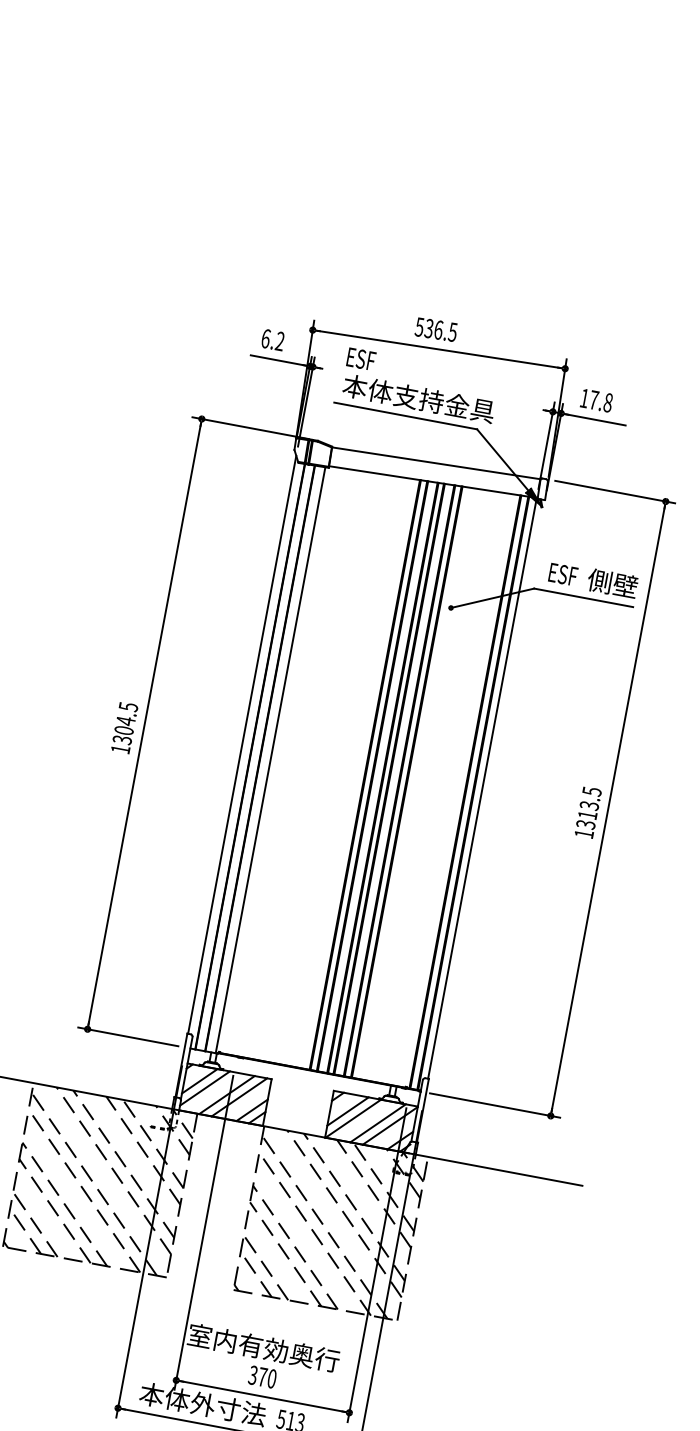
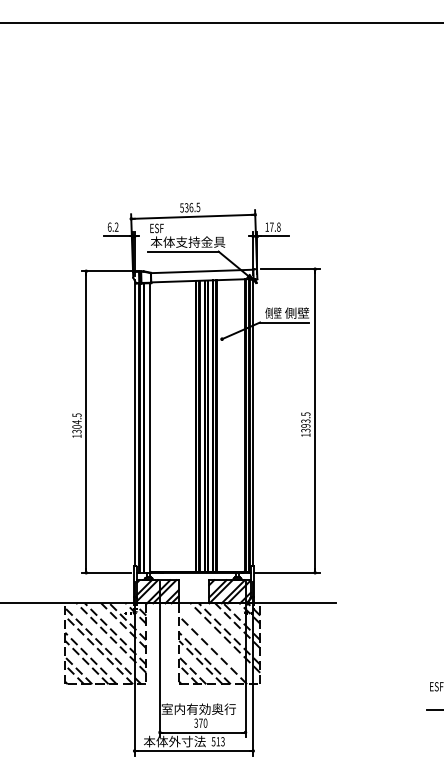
text: (565, 573) -> (273, 312), ESF -> 側壁
text: (587, 814) -> (305, 425), 1313.5 -> 1393.5
line: (325, 1228) -> (217, 646), removed

